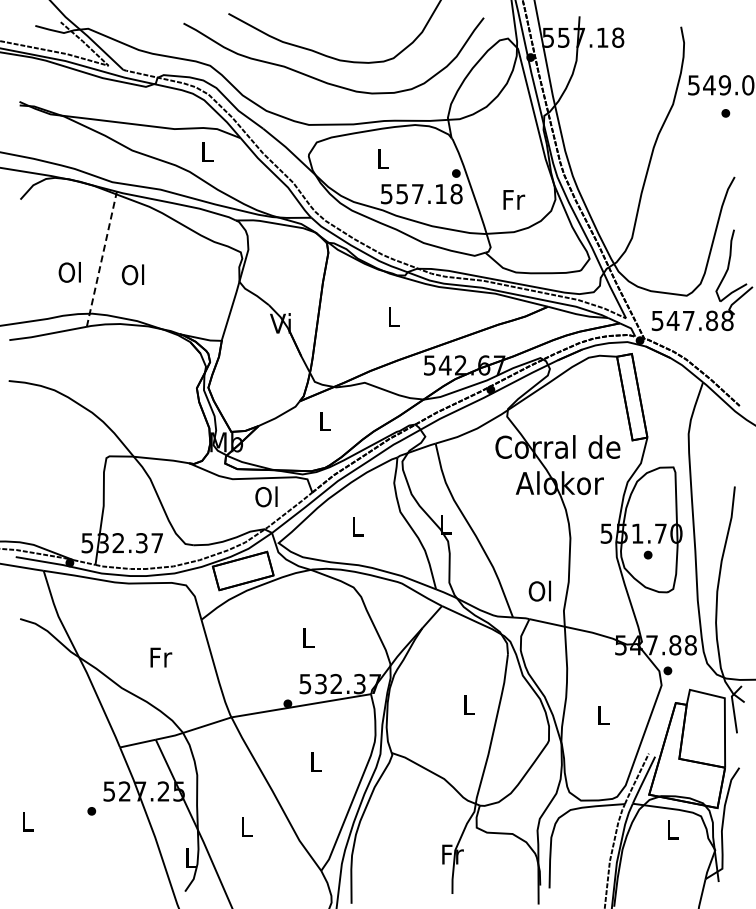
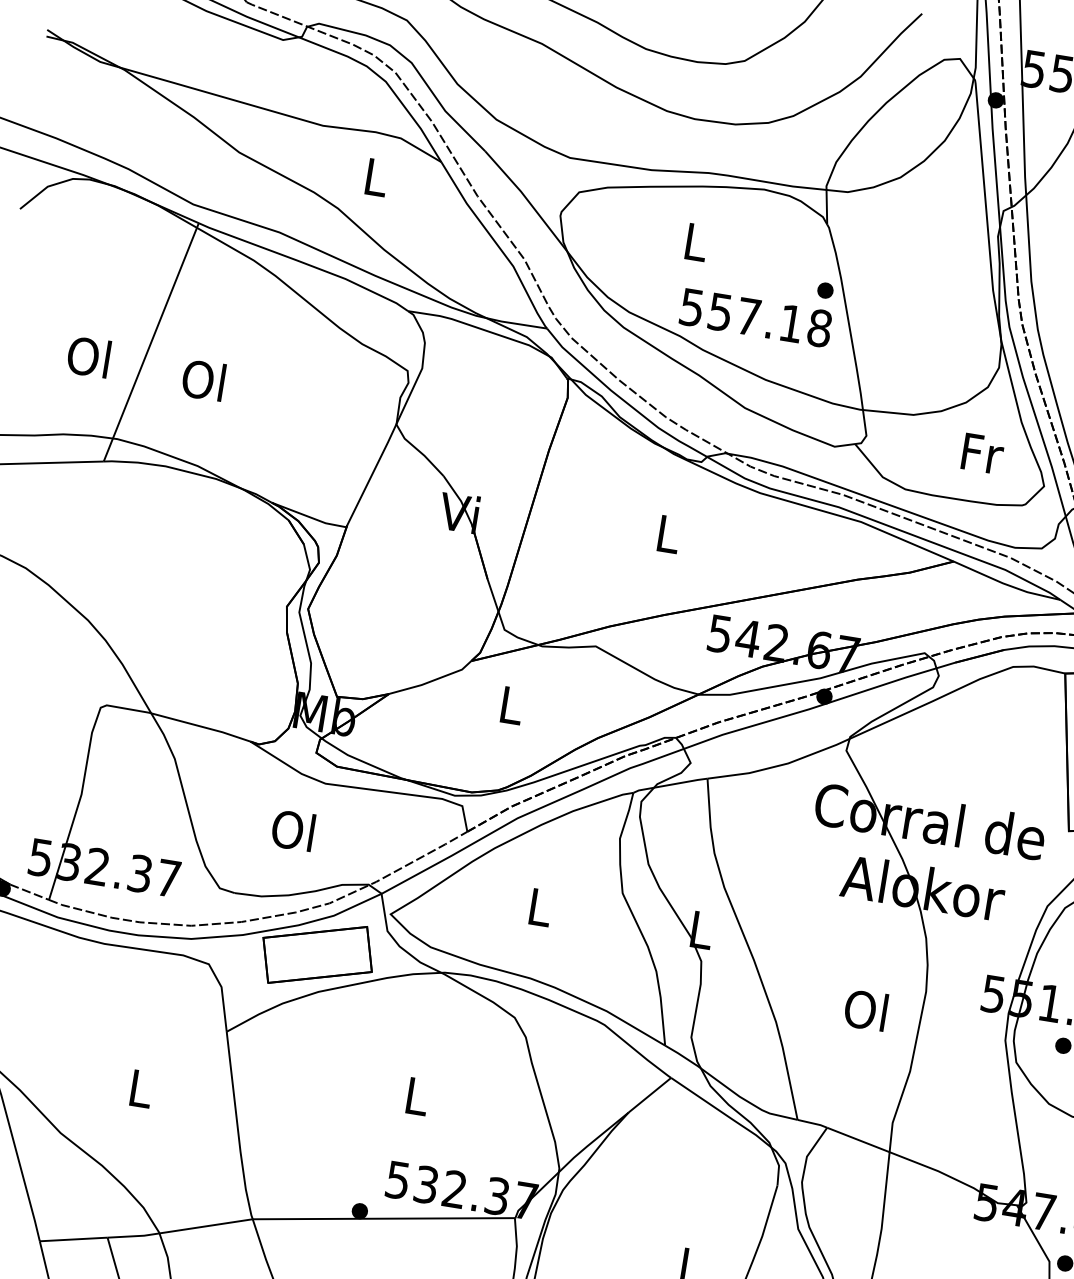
text: (514, 199) -> (983, 453), moved
line: (101, 258) -> (150, 340), dashed -> solid
text: (266, 496) -> (293, 829), moved
text: (539, 590) -> (865, 1008), moved
text: (161, 657) -> (142, 1088), Fr -> L

